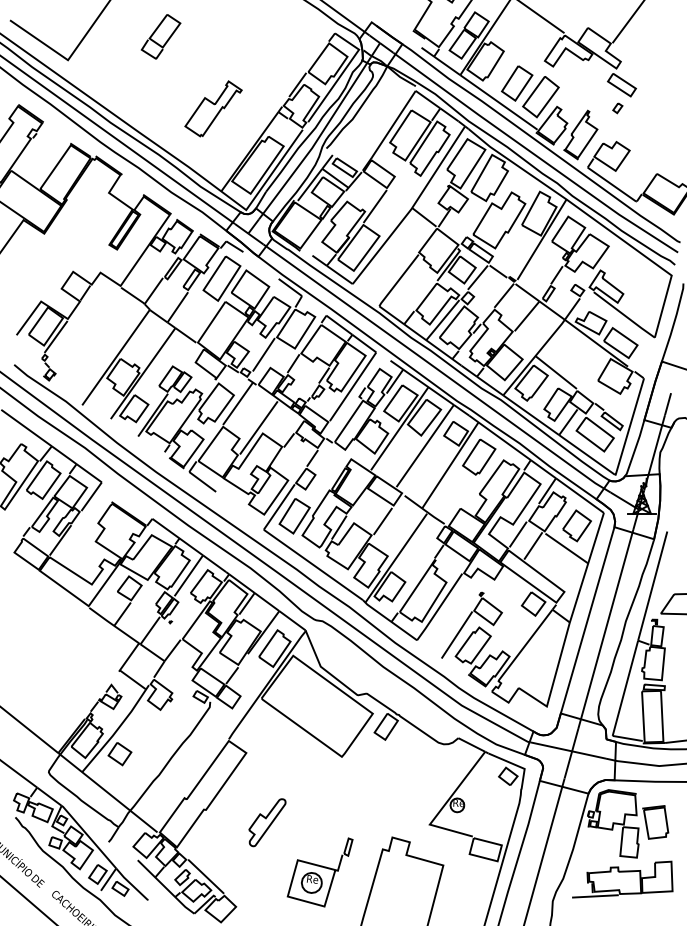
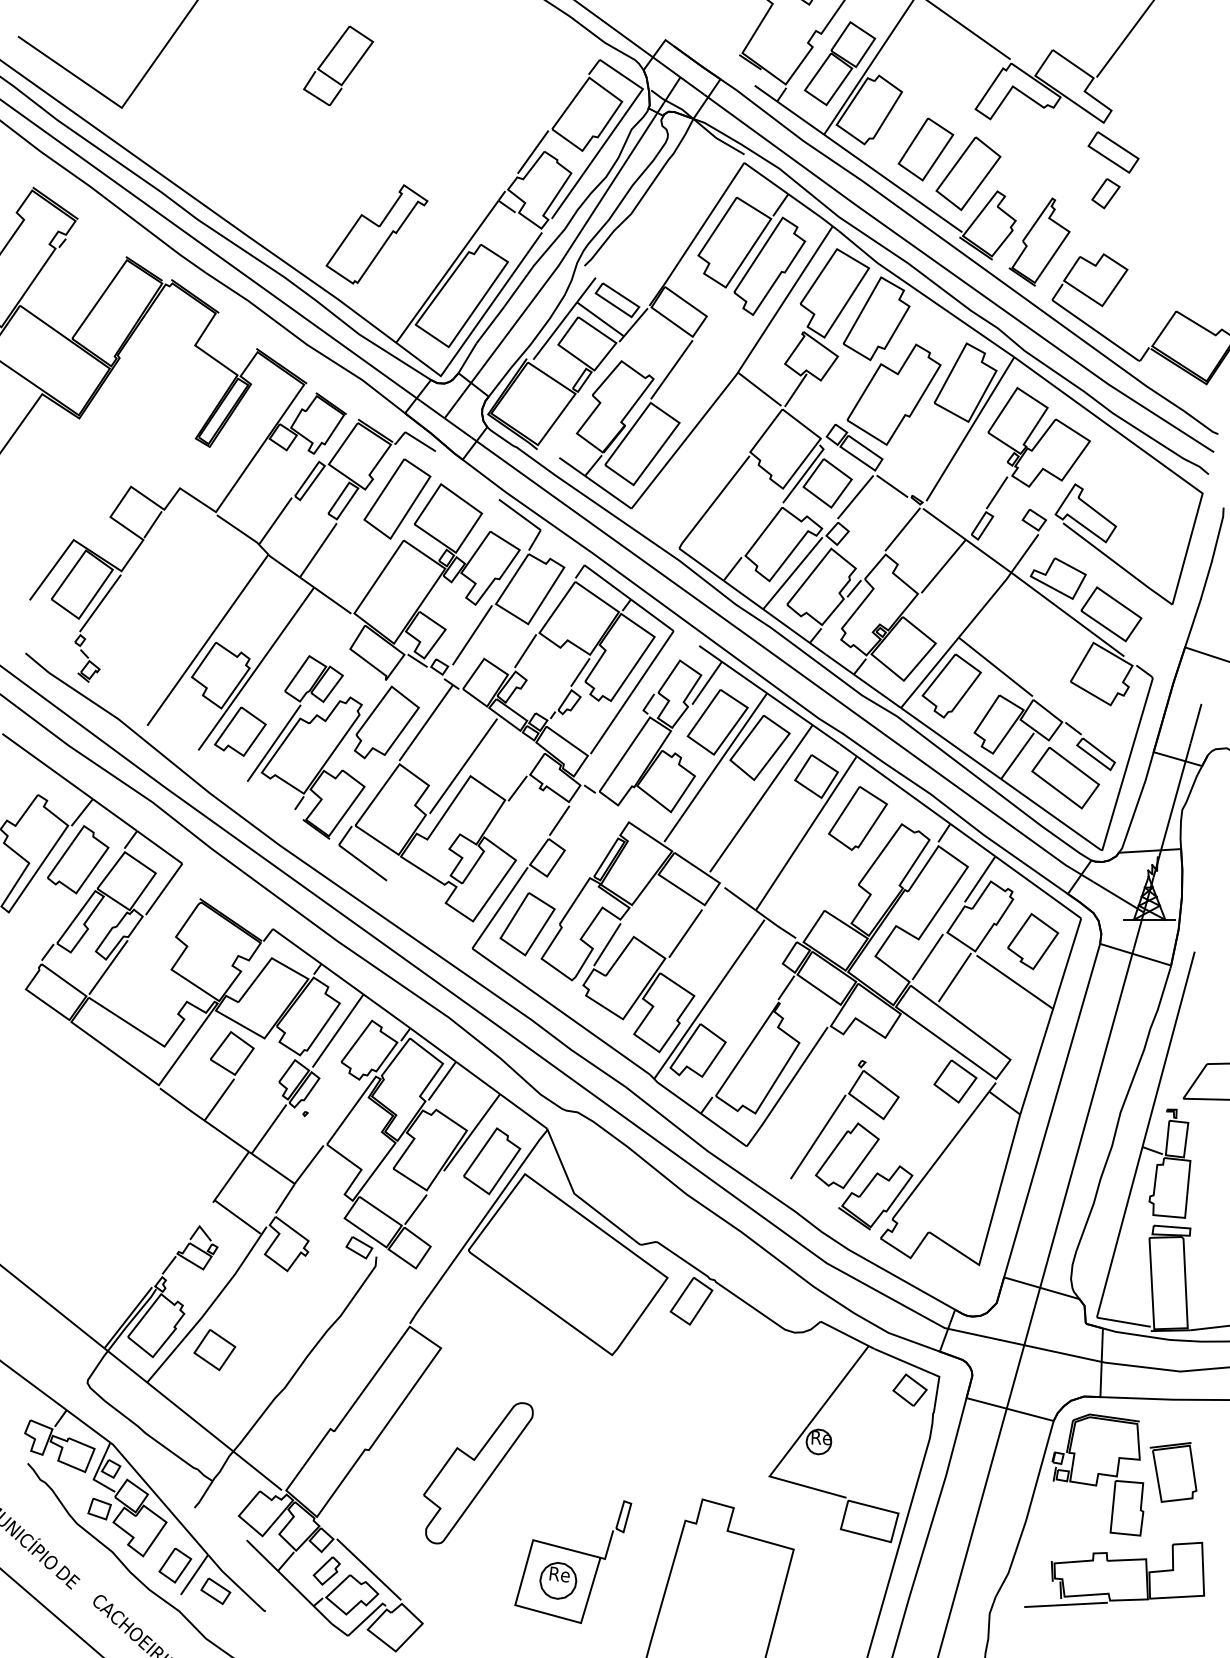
part: (160, 36) -> (337, 65), moved
part: (213, 108) -> (376, 233), moved
part: (617, 108) -> (1105, 194), size x1.67
part: (267, 822) -> (478, 1472), size x1.67

